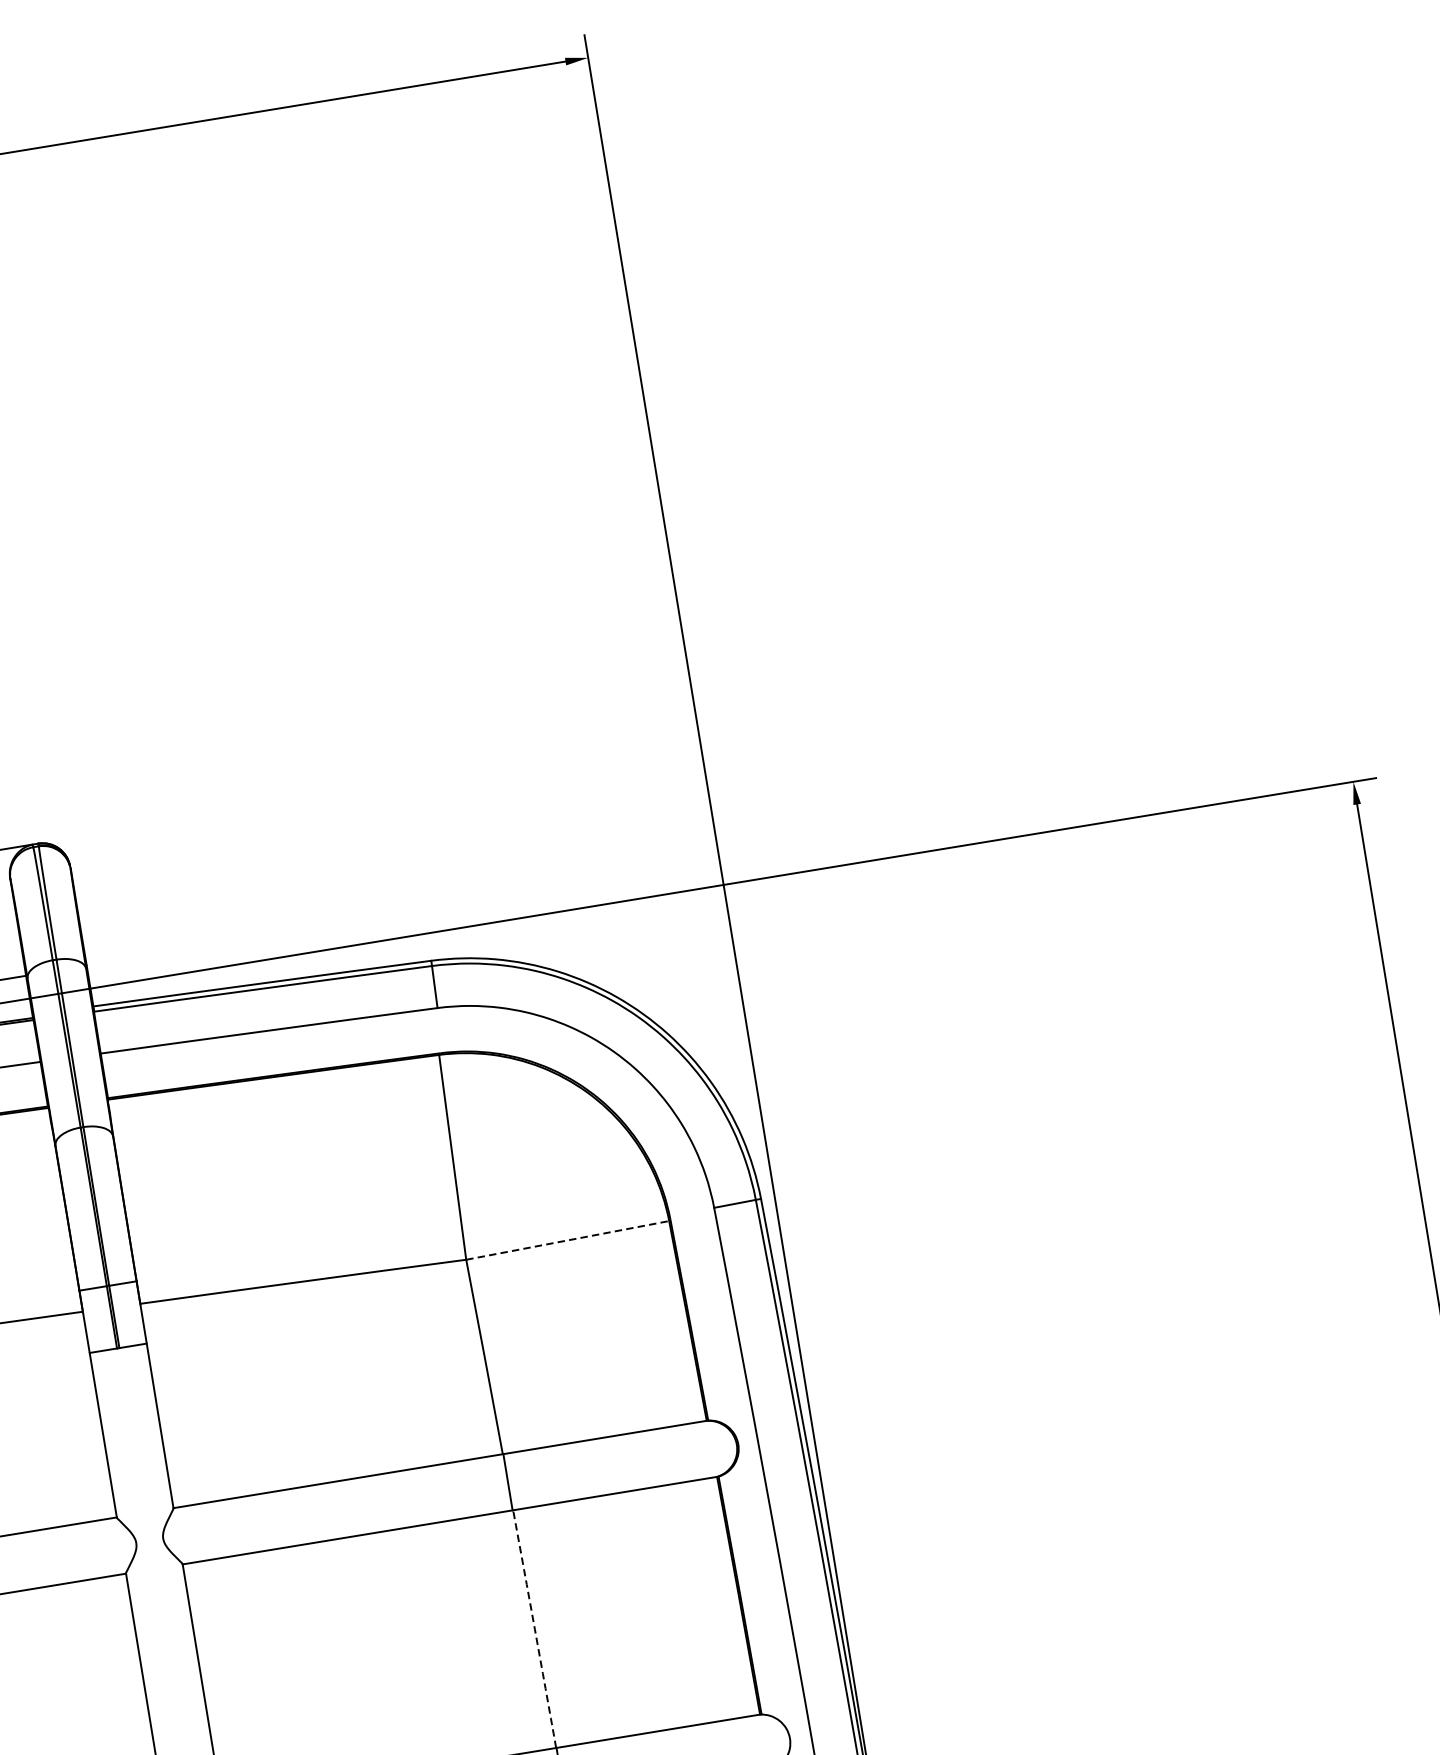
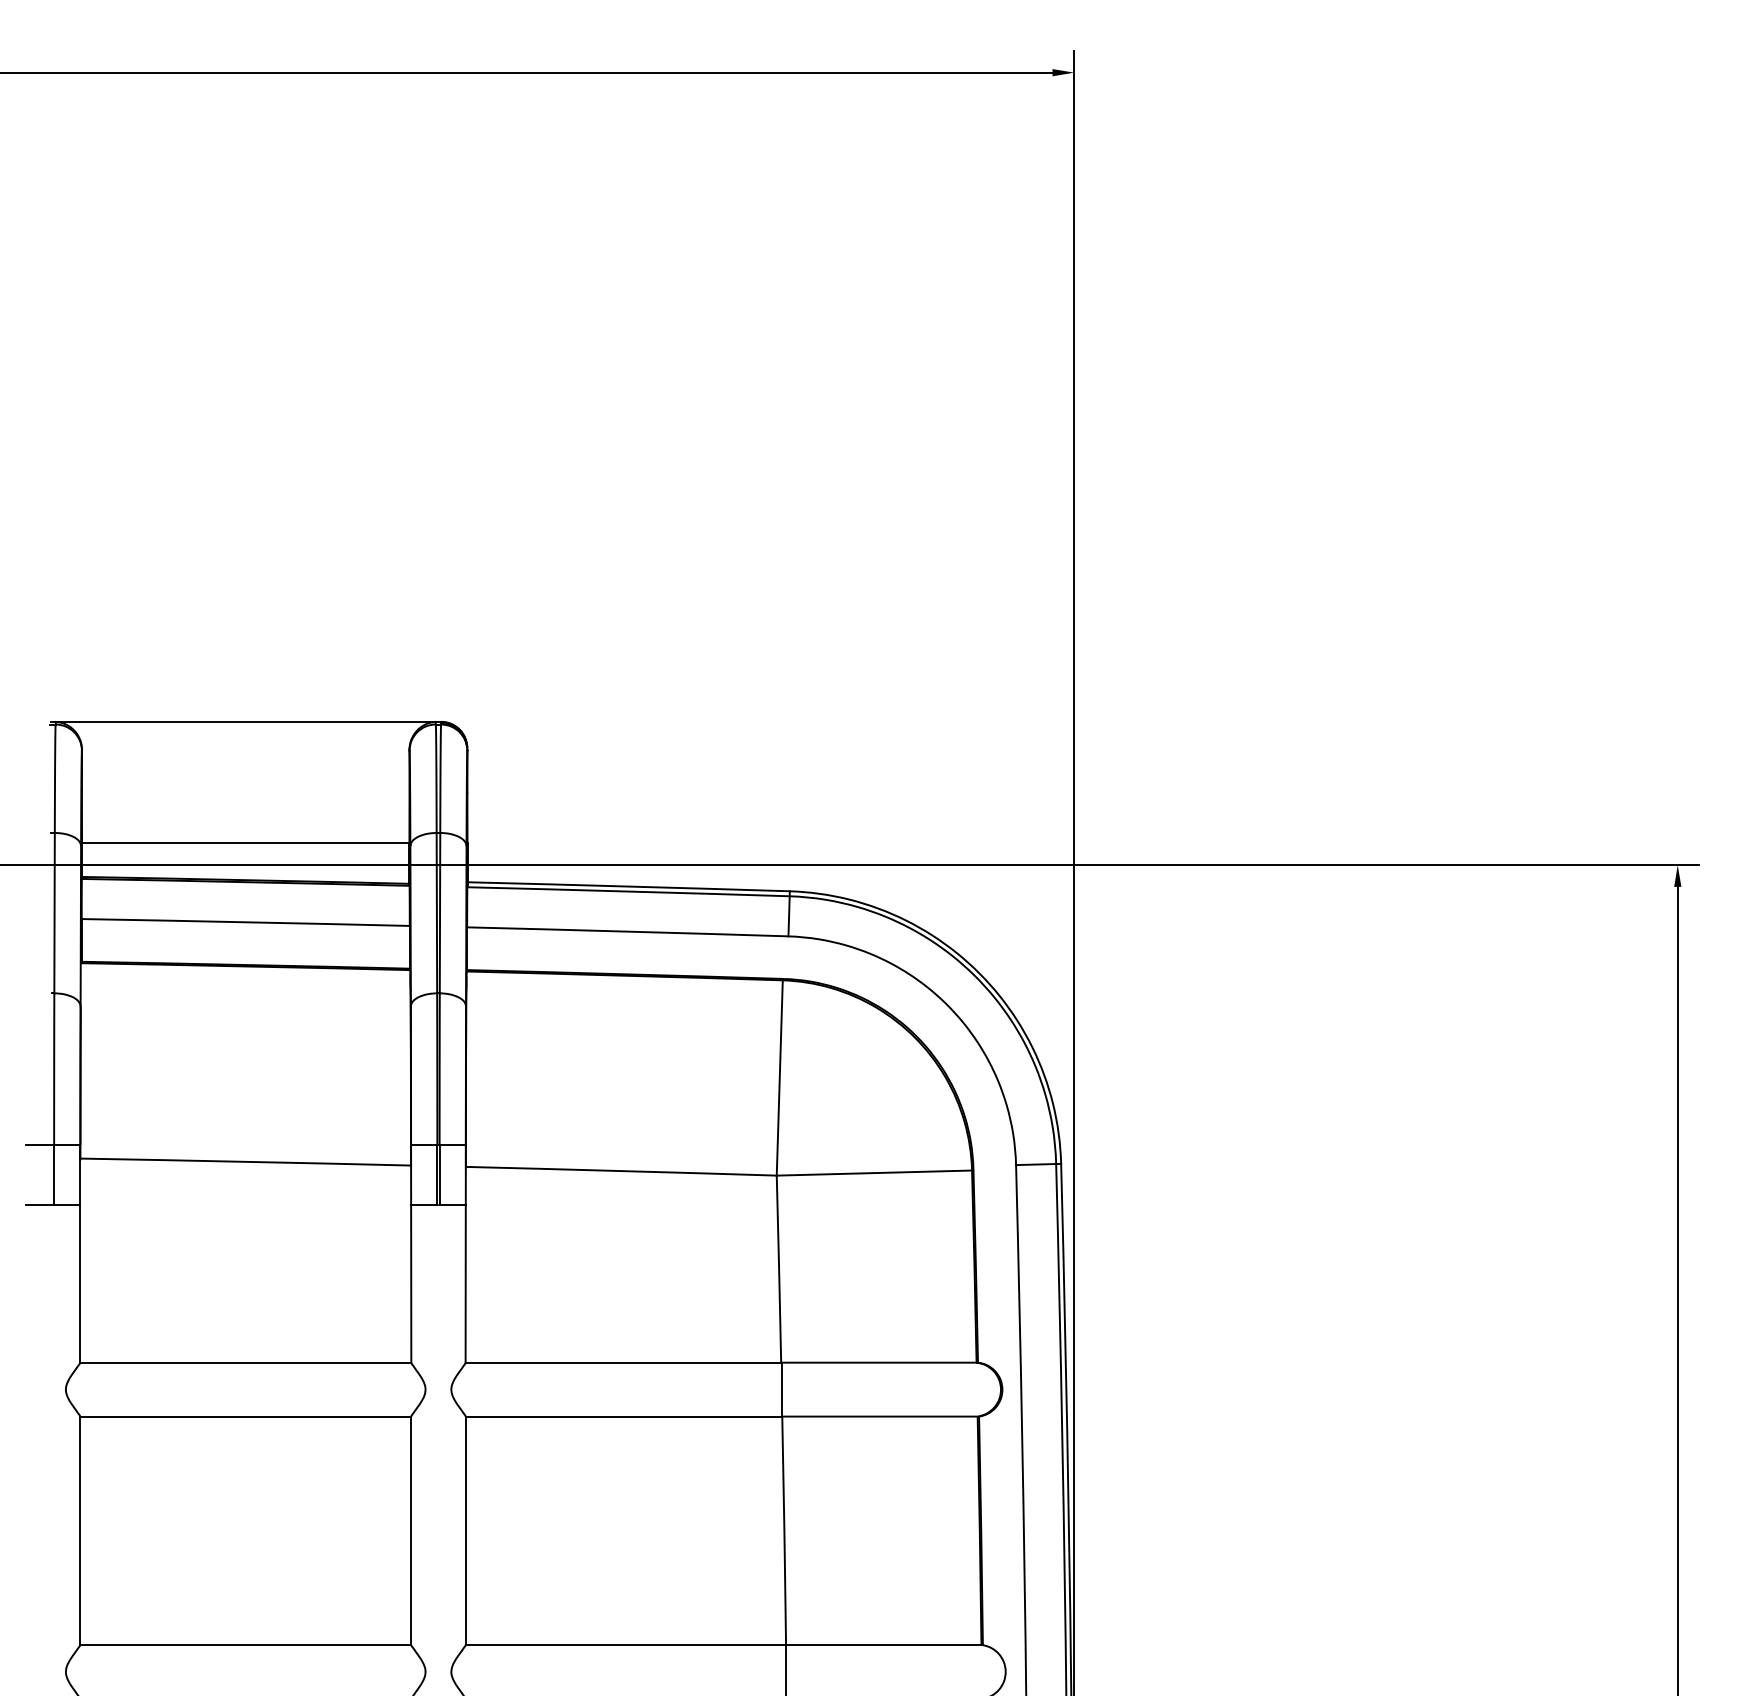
line: (567, 1240) -> (874, 1173), dashed -> solid
arc: (534, 1628) -> (784, 1530), dashed -> solid

